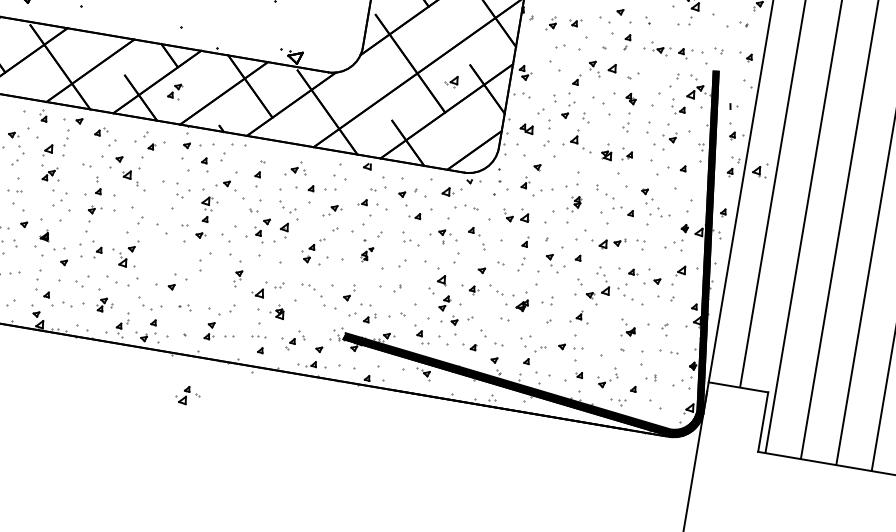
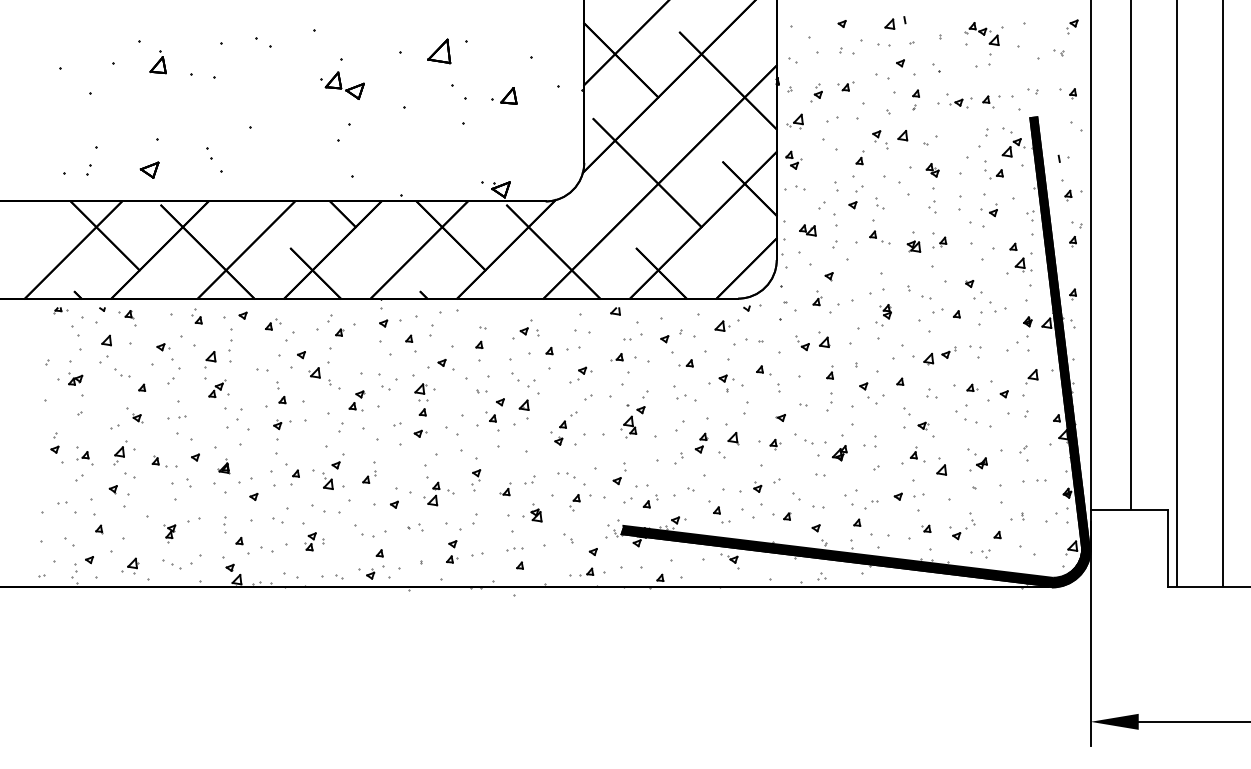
part: (451, 81) -> (794, 121), moved
part: (174, 90) -> (356, 400), moved
part: (581, 143) -> (879, 237), size x0.71
part: (759, 170) -> (1023, 262), moved
part: (366, 254) -> (632, 422), size x1.67
part: (37, 279) -> (224, 524), size x0.62
part: (606, 287) -> (941, 466), moved
part: (259, 289) -> (505, 489), size x0.62
part: (444, 302) -> (701, 442), moved
part: (122, 320) -> (369, 472), moved
part: (290, 344) -> (574, 502), moved
part: (188, 395) -> (438, 493), moved

